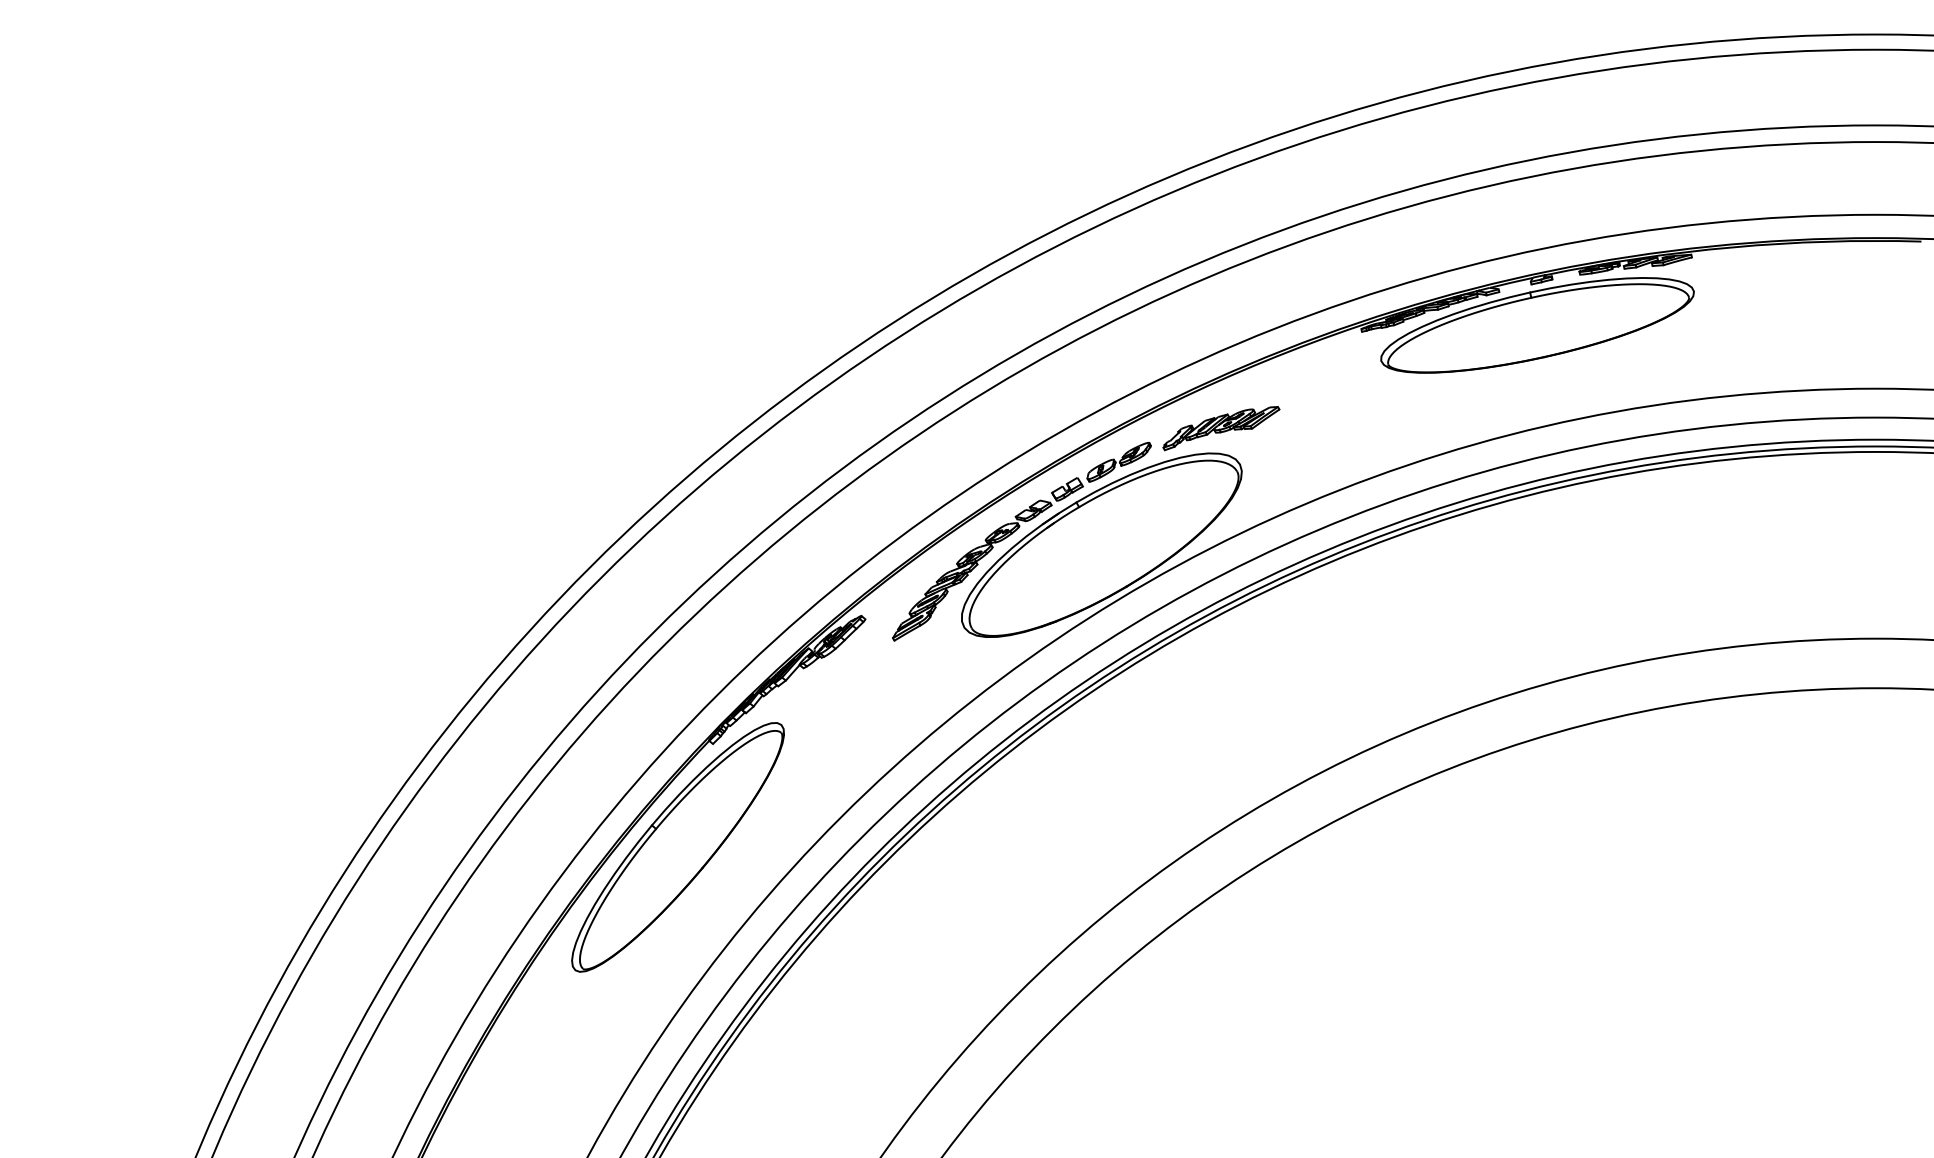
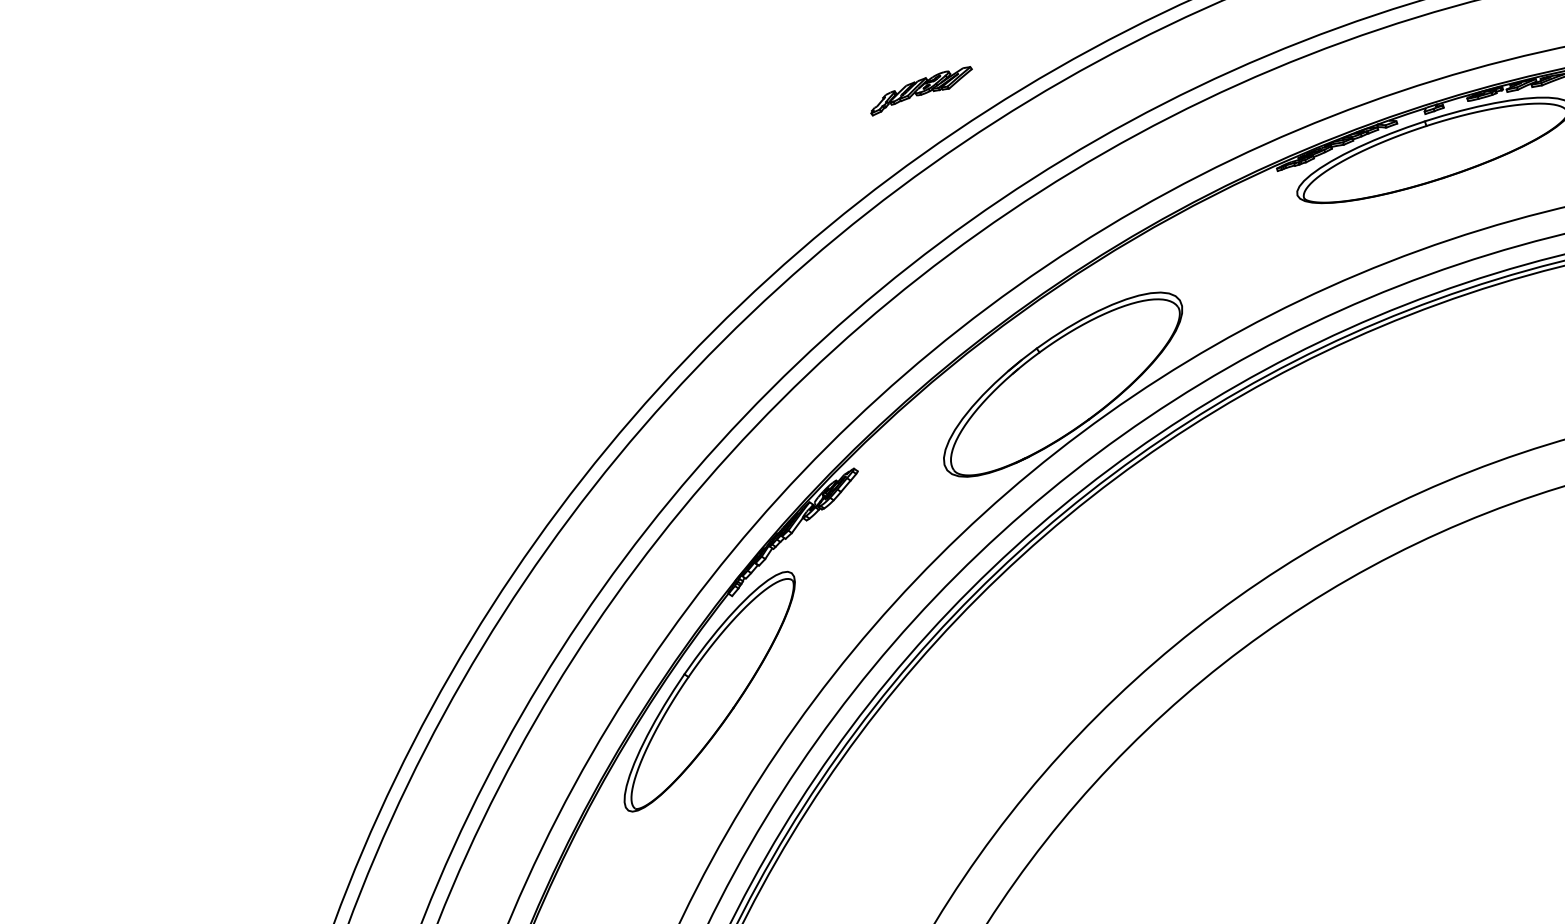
part: (1221, 428) -> (921, 91), moved
part: (1013, 533) -> (983, 381), removed

